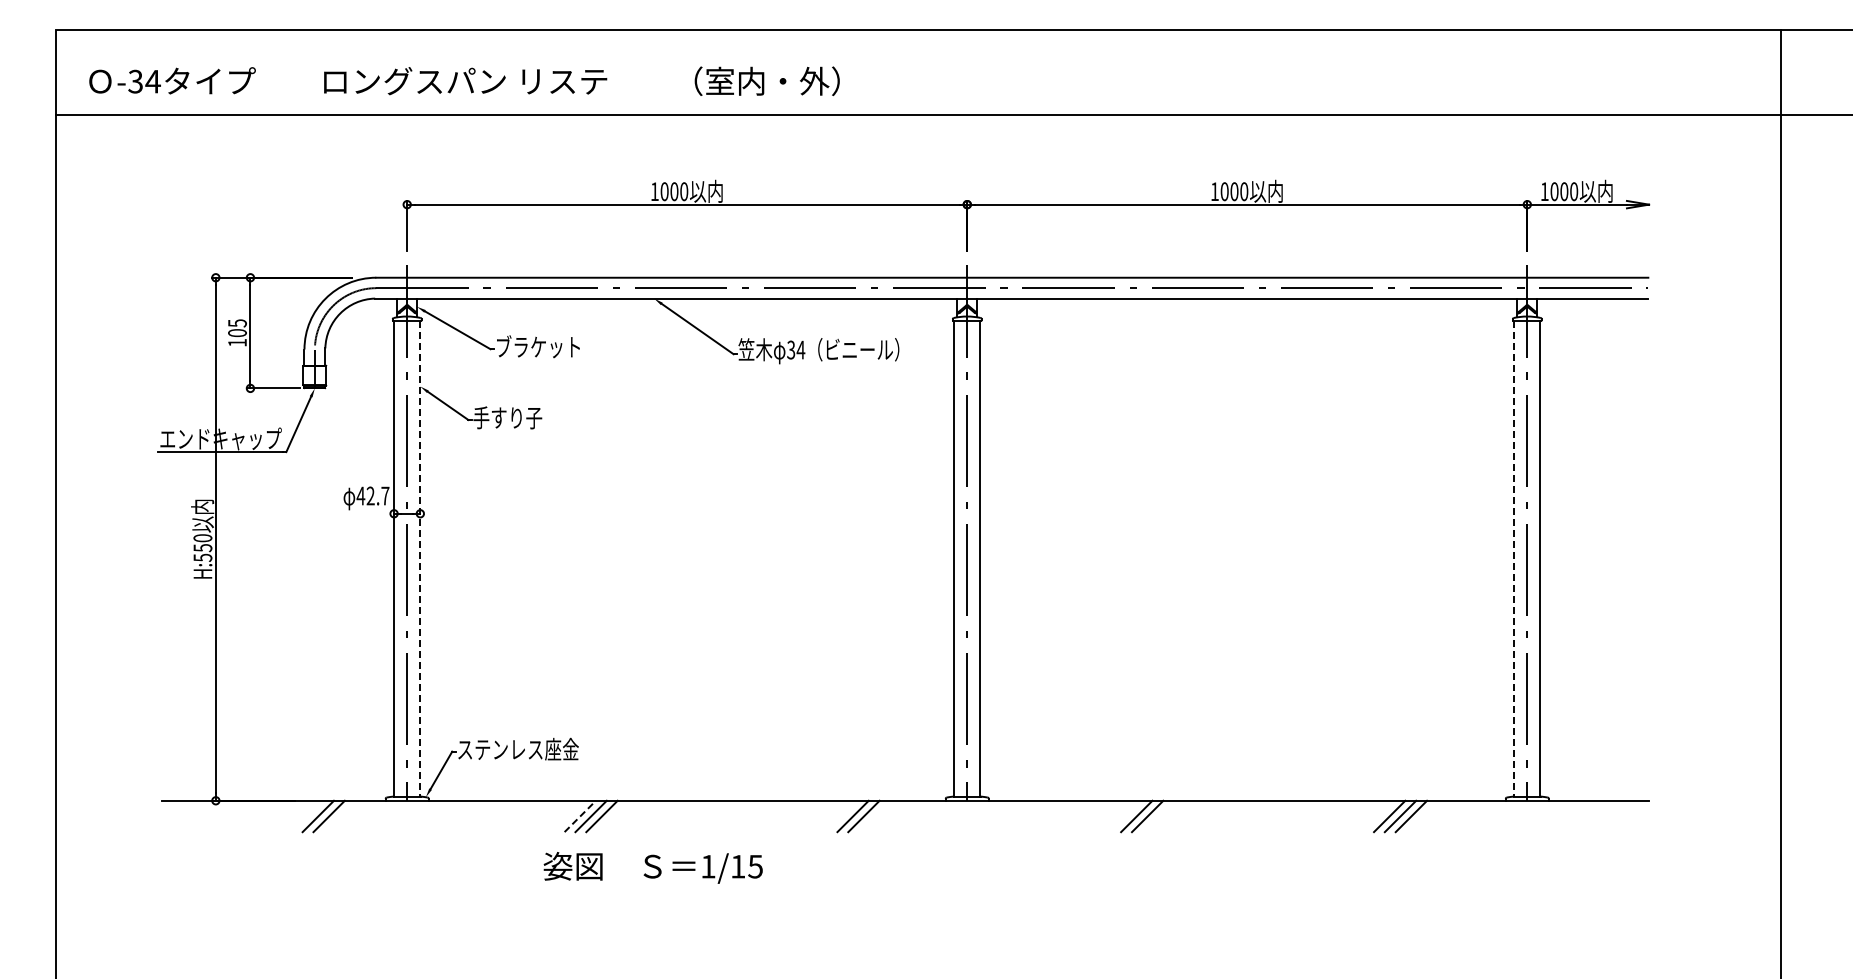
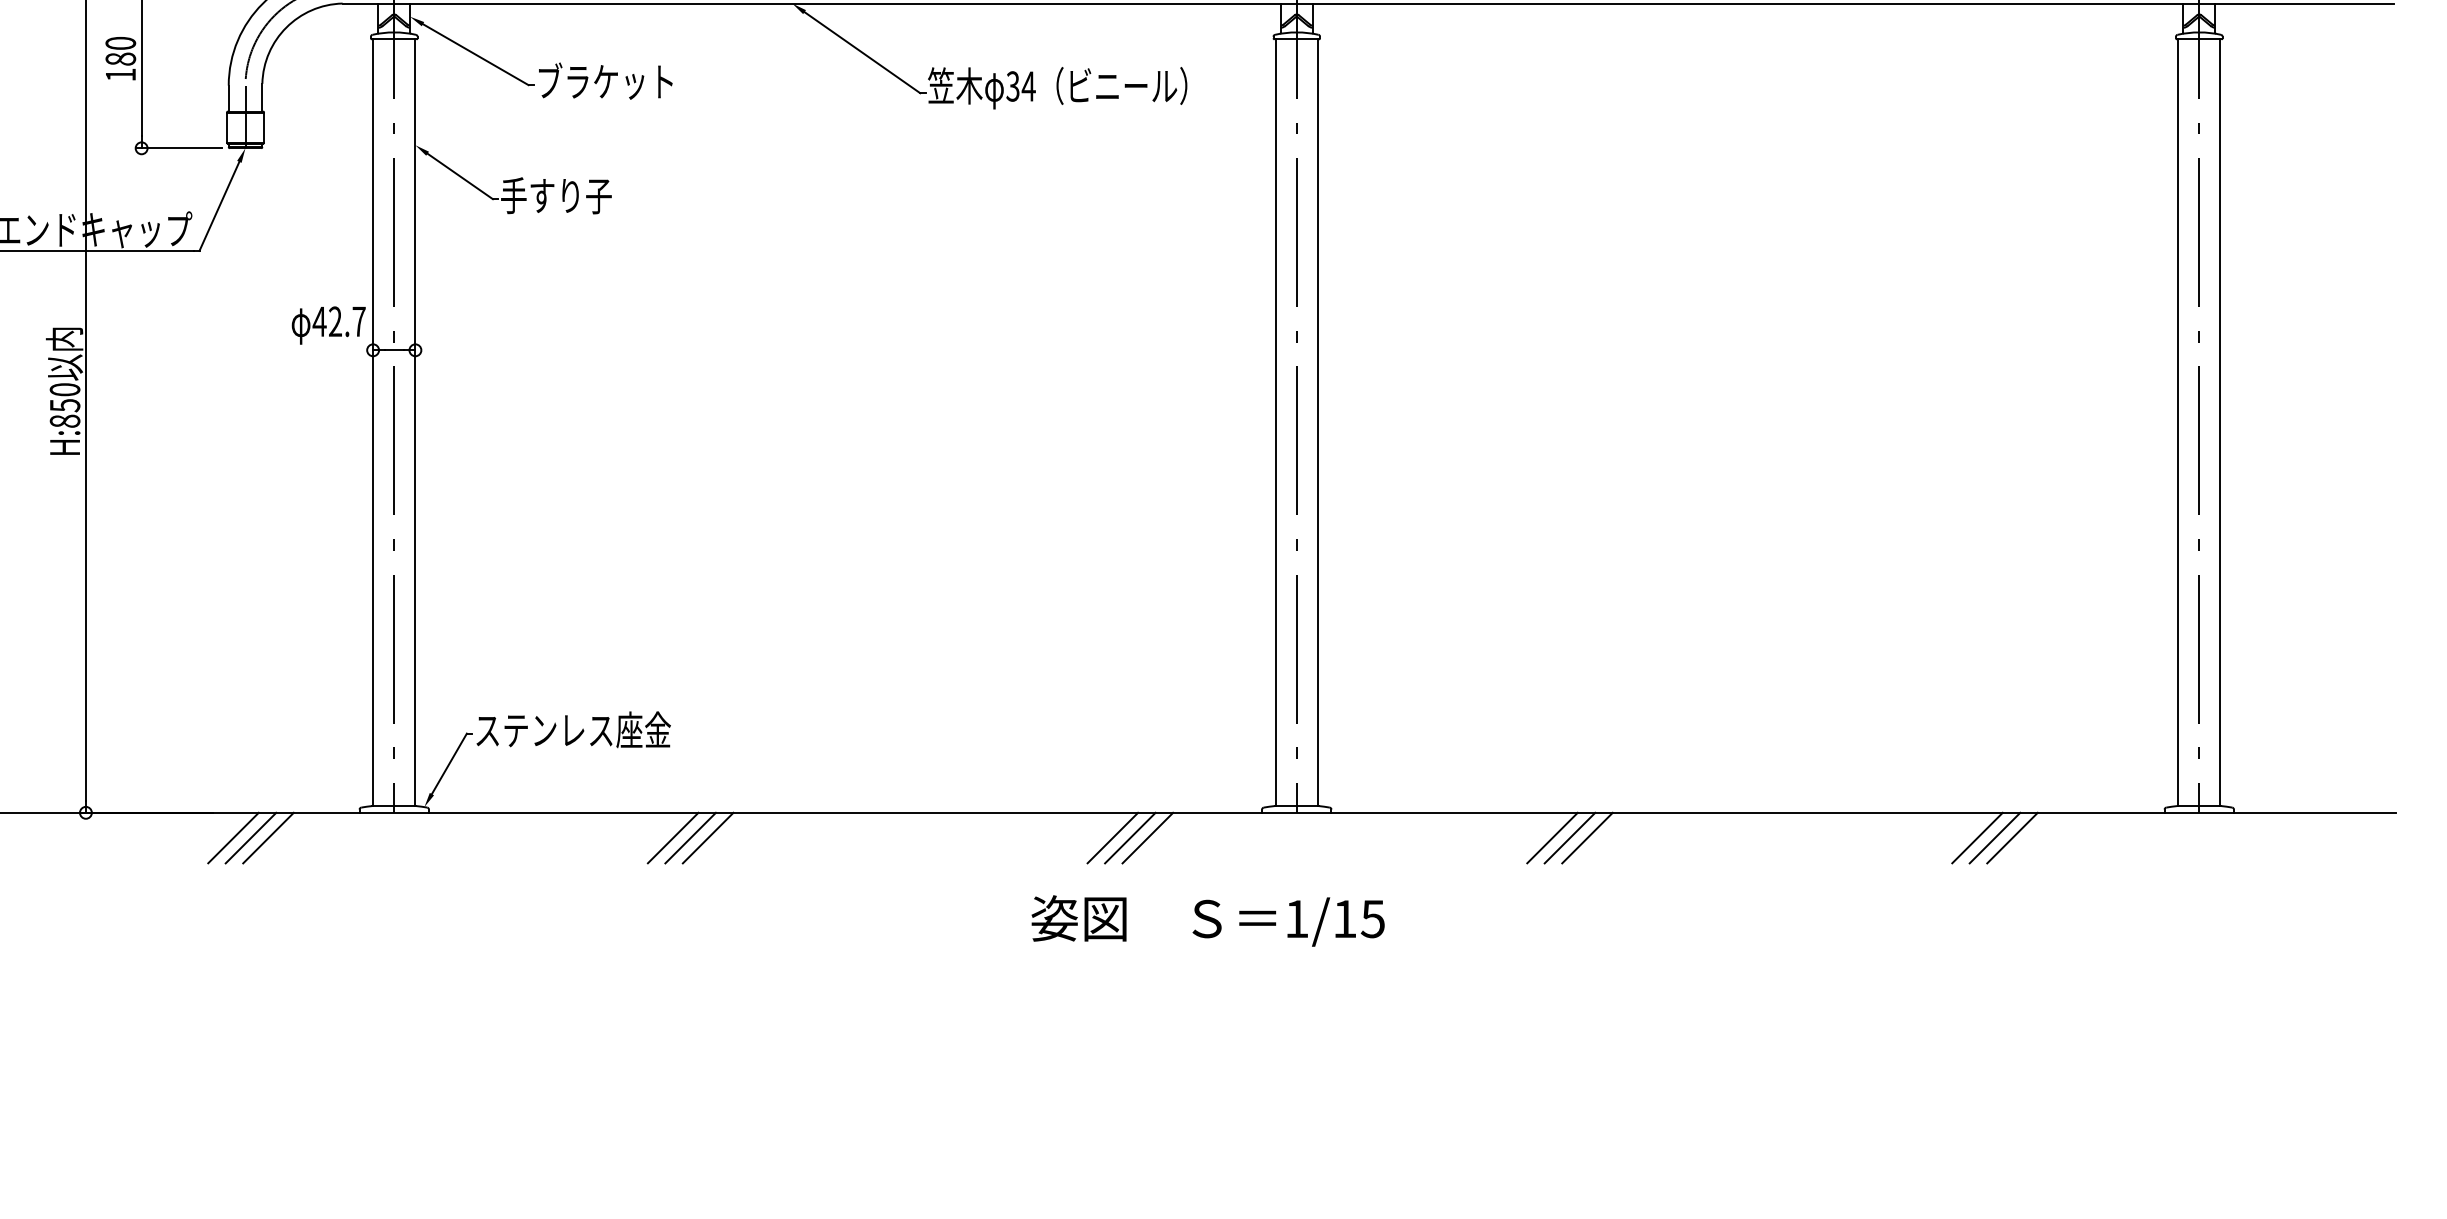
text: (237, 328) -> (120, 51), 105 -> 180
text: (202, 557) -> (64, 420), H:550 -> H:850
line: (420, 558) -> (415, 422), dashed -> solid
line: (1514, 558) -> (2178, 422), dashed -> solid
line: (307, 816) -> (233, 838), added
line: (580, 816) -> (673, 838), dashed -> solid
line: (874, 816) -> (1147, 838), added
line: (1125, 816) -> (1551, 838), added
text: (652, 867) -> (1206, 920), moved

